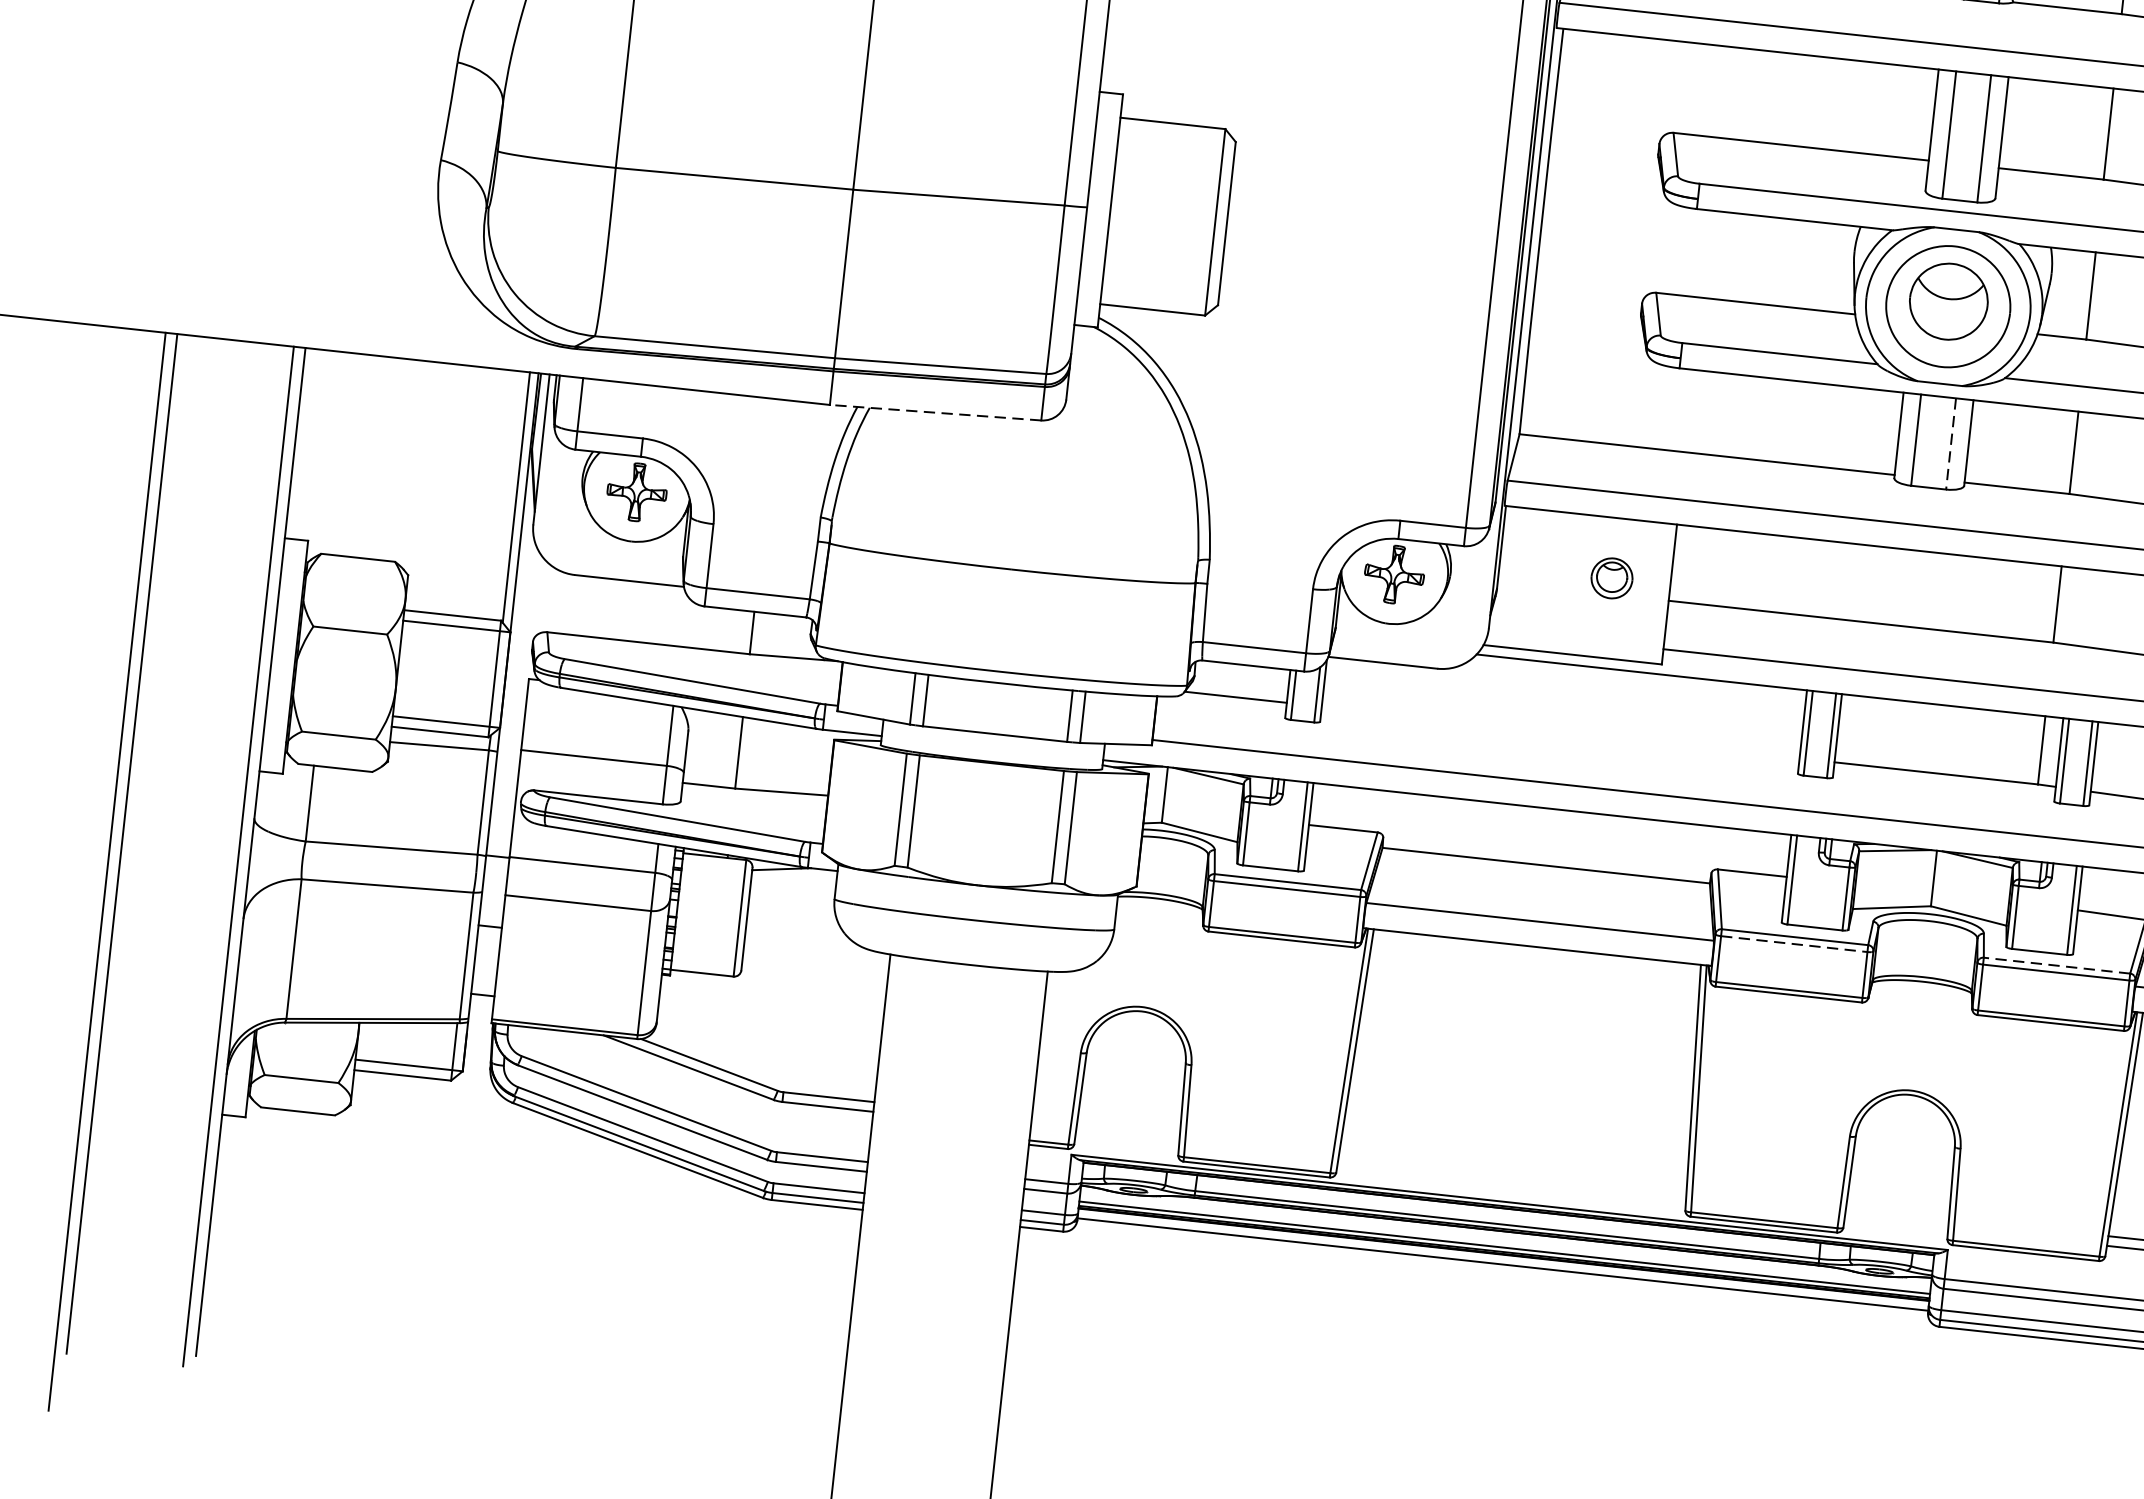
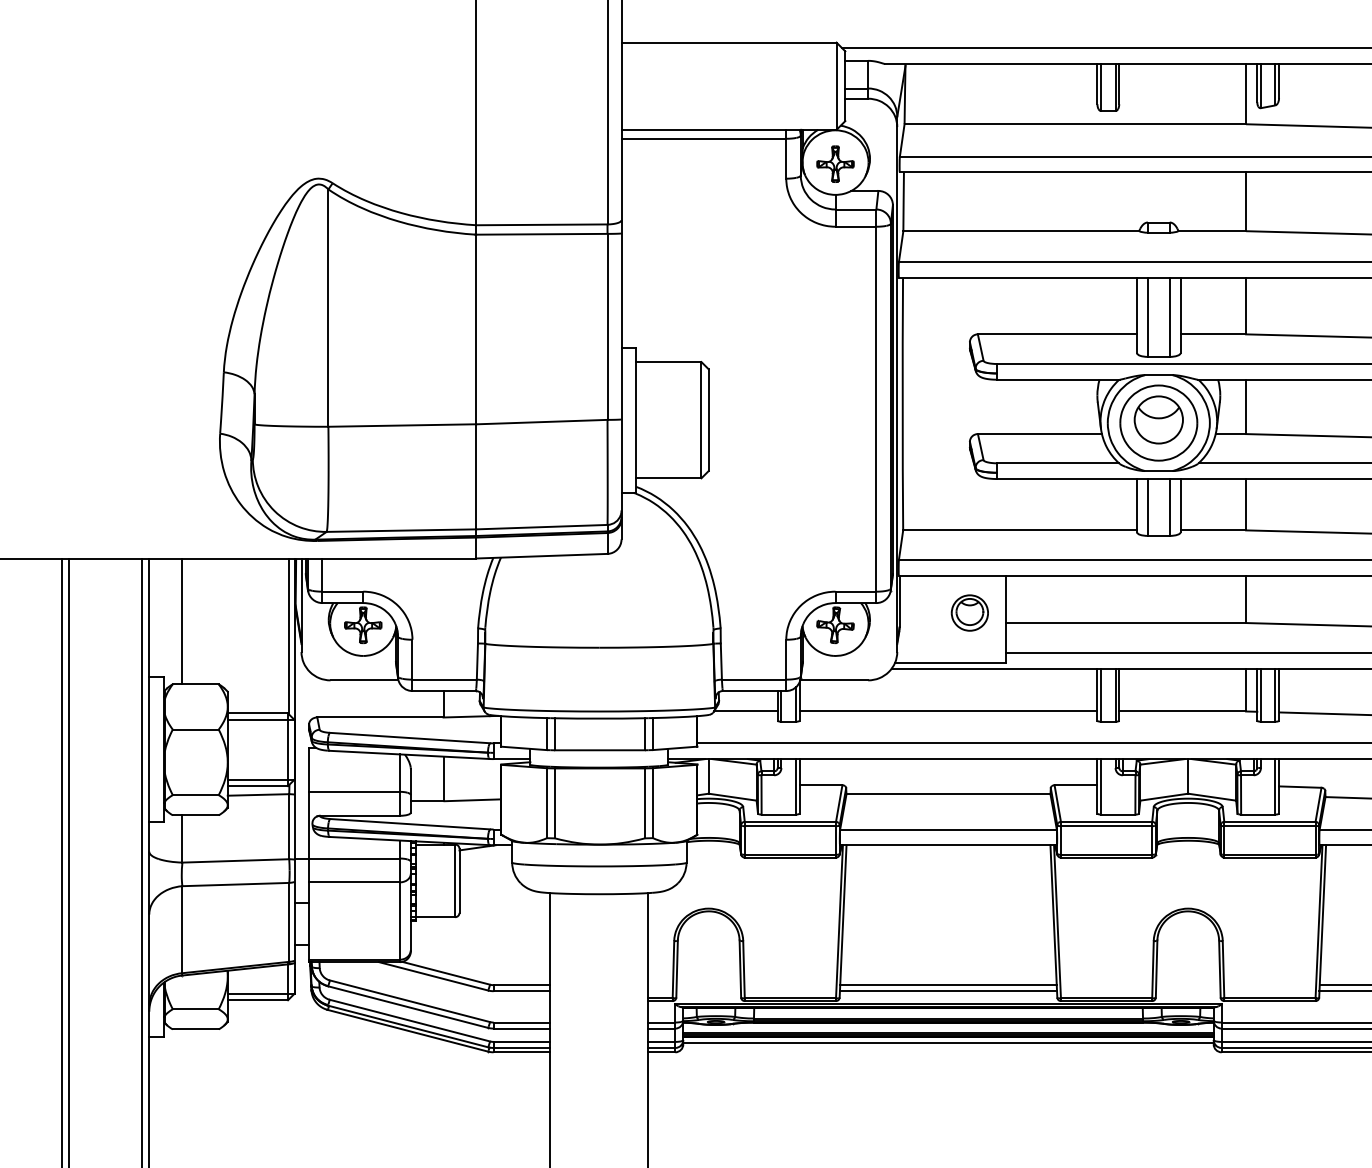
line: (934, 413) -> (541, 556), dashed -> solid
line: (1950, 443) -> (1169, 507), dashed -> solid
line: (347, 454) -> (182, 621), added
part: (1611, 577) -> (969, 612), size x1.43
line: (1560, 732) -> (948, 711), added
line: (1794, 944) -> (1106, 826), dashed -> solid
line: (2056, 964) -> (1269, 821), dashed -> solid
line: (1512, 1172) -> (948, 985), added
line: (1511, 1181) -> (948, 991), added

